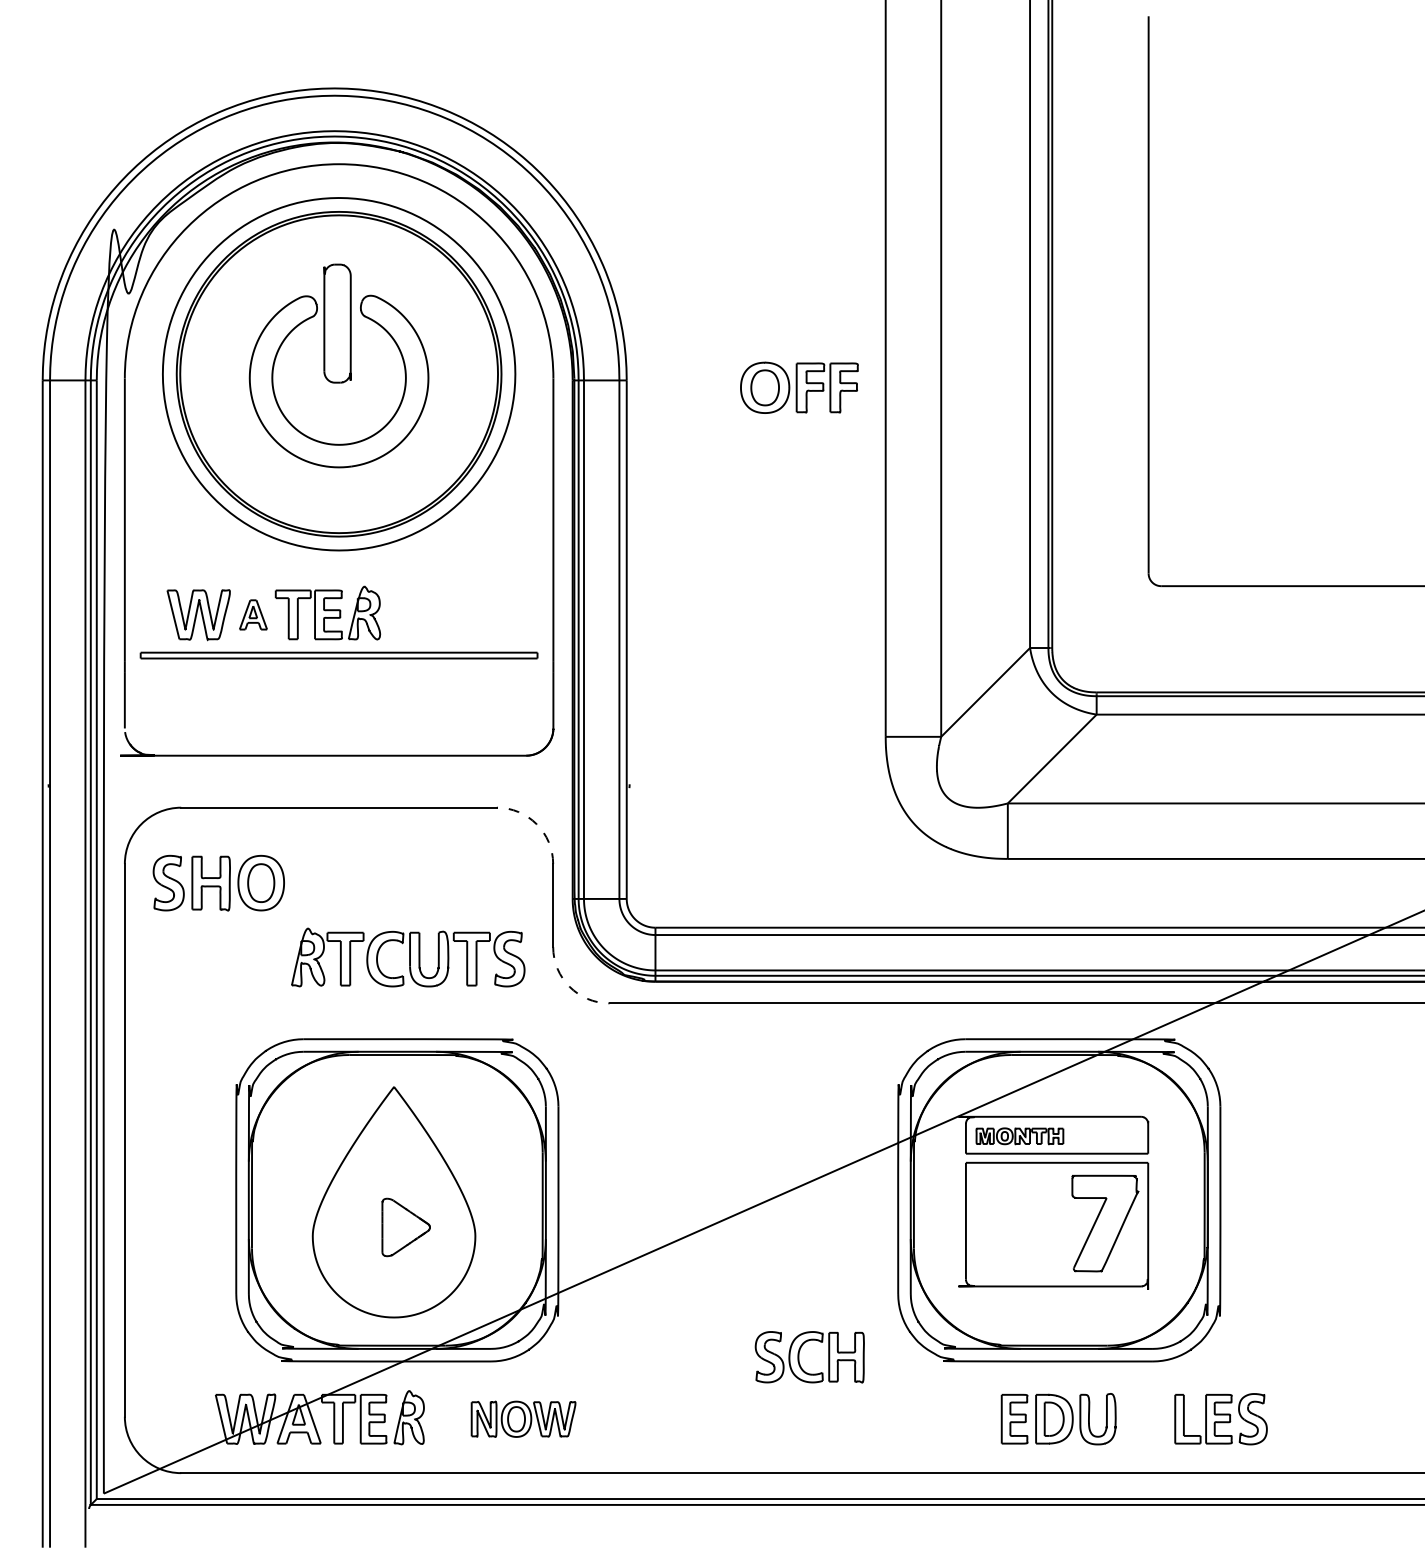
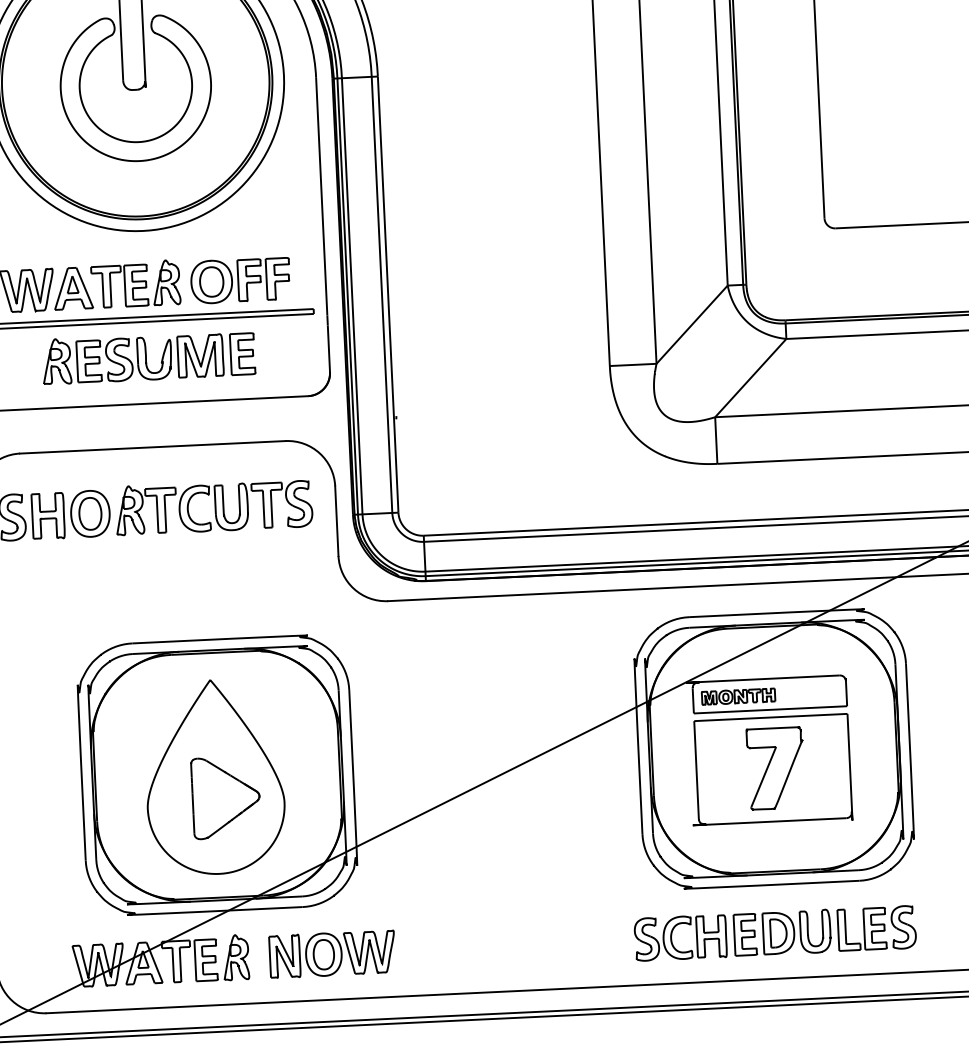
part: (799, 387) -> (240, 280), moved
part: (253, 614) -> (73, 288), size x1.67
part: (338, 700) -> (148, 357), added
arc: (536, 824) -> (319, 453), dashed -> solid
part: (408, 957) -> (214, 506), moved
arc: (569, 986) -> (353, 588), dashed -> solid
part: (1105, 1223) -> (776, 768), moved
part: (405, 1227) -> (225, 797), size x1.67
part: (799, 1357) -> (672, 938), moved
part: (523, 1419) -> (332, 954), size x1.43
part: (1220, 1419) -> (876, 928), moved

